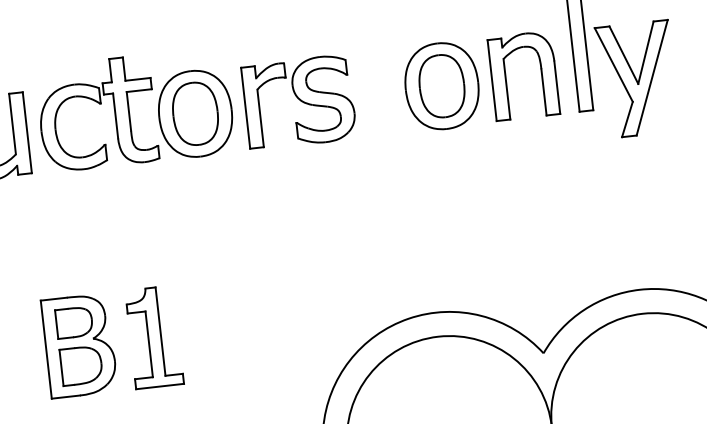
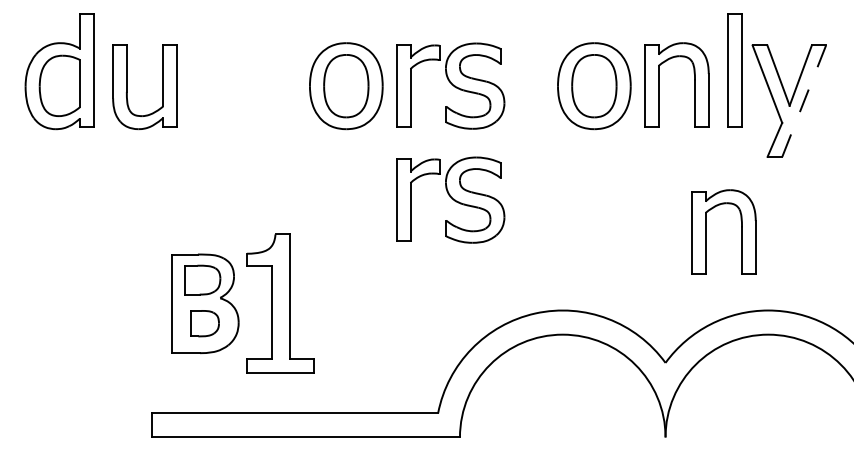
line: (652, 78) -> (804, 101), solid -> dashed
part: (98, 103) -> (251, 65), removed
part: (311, 214) -> (450, 199), added
part: (569, 218) -> (706, 231), added
part: (154, 337) -> (280, 303), size x1.4
part: (81, 365) -> (204, 323), size x0.7

